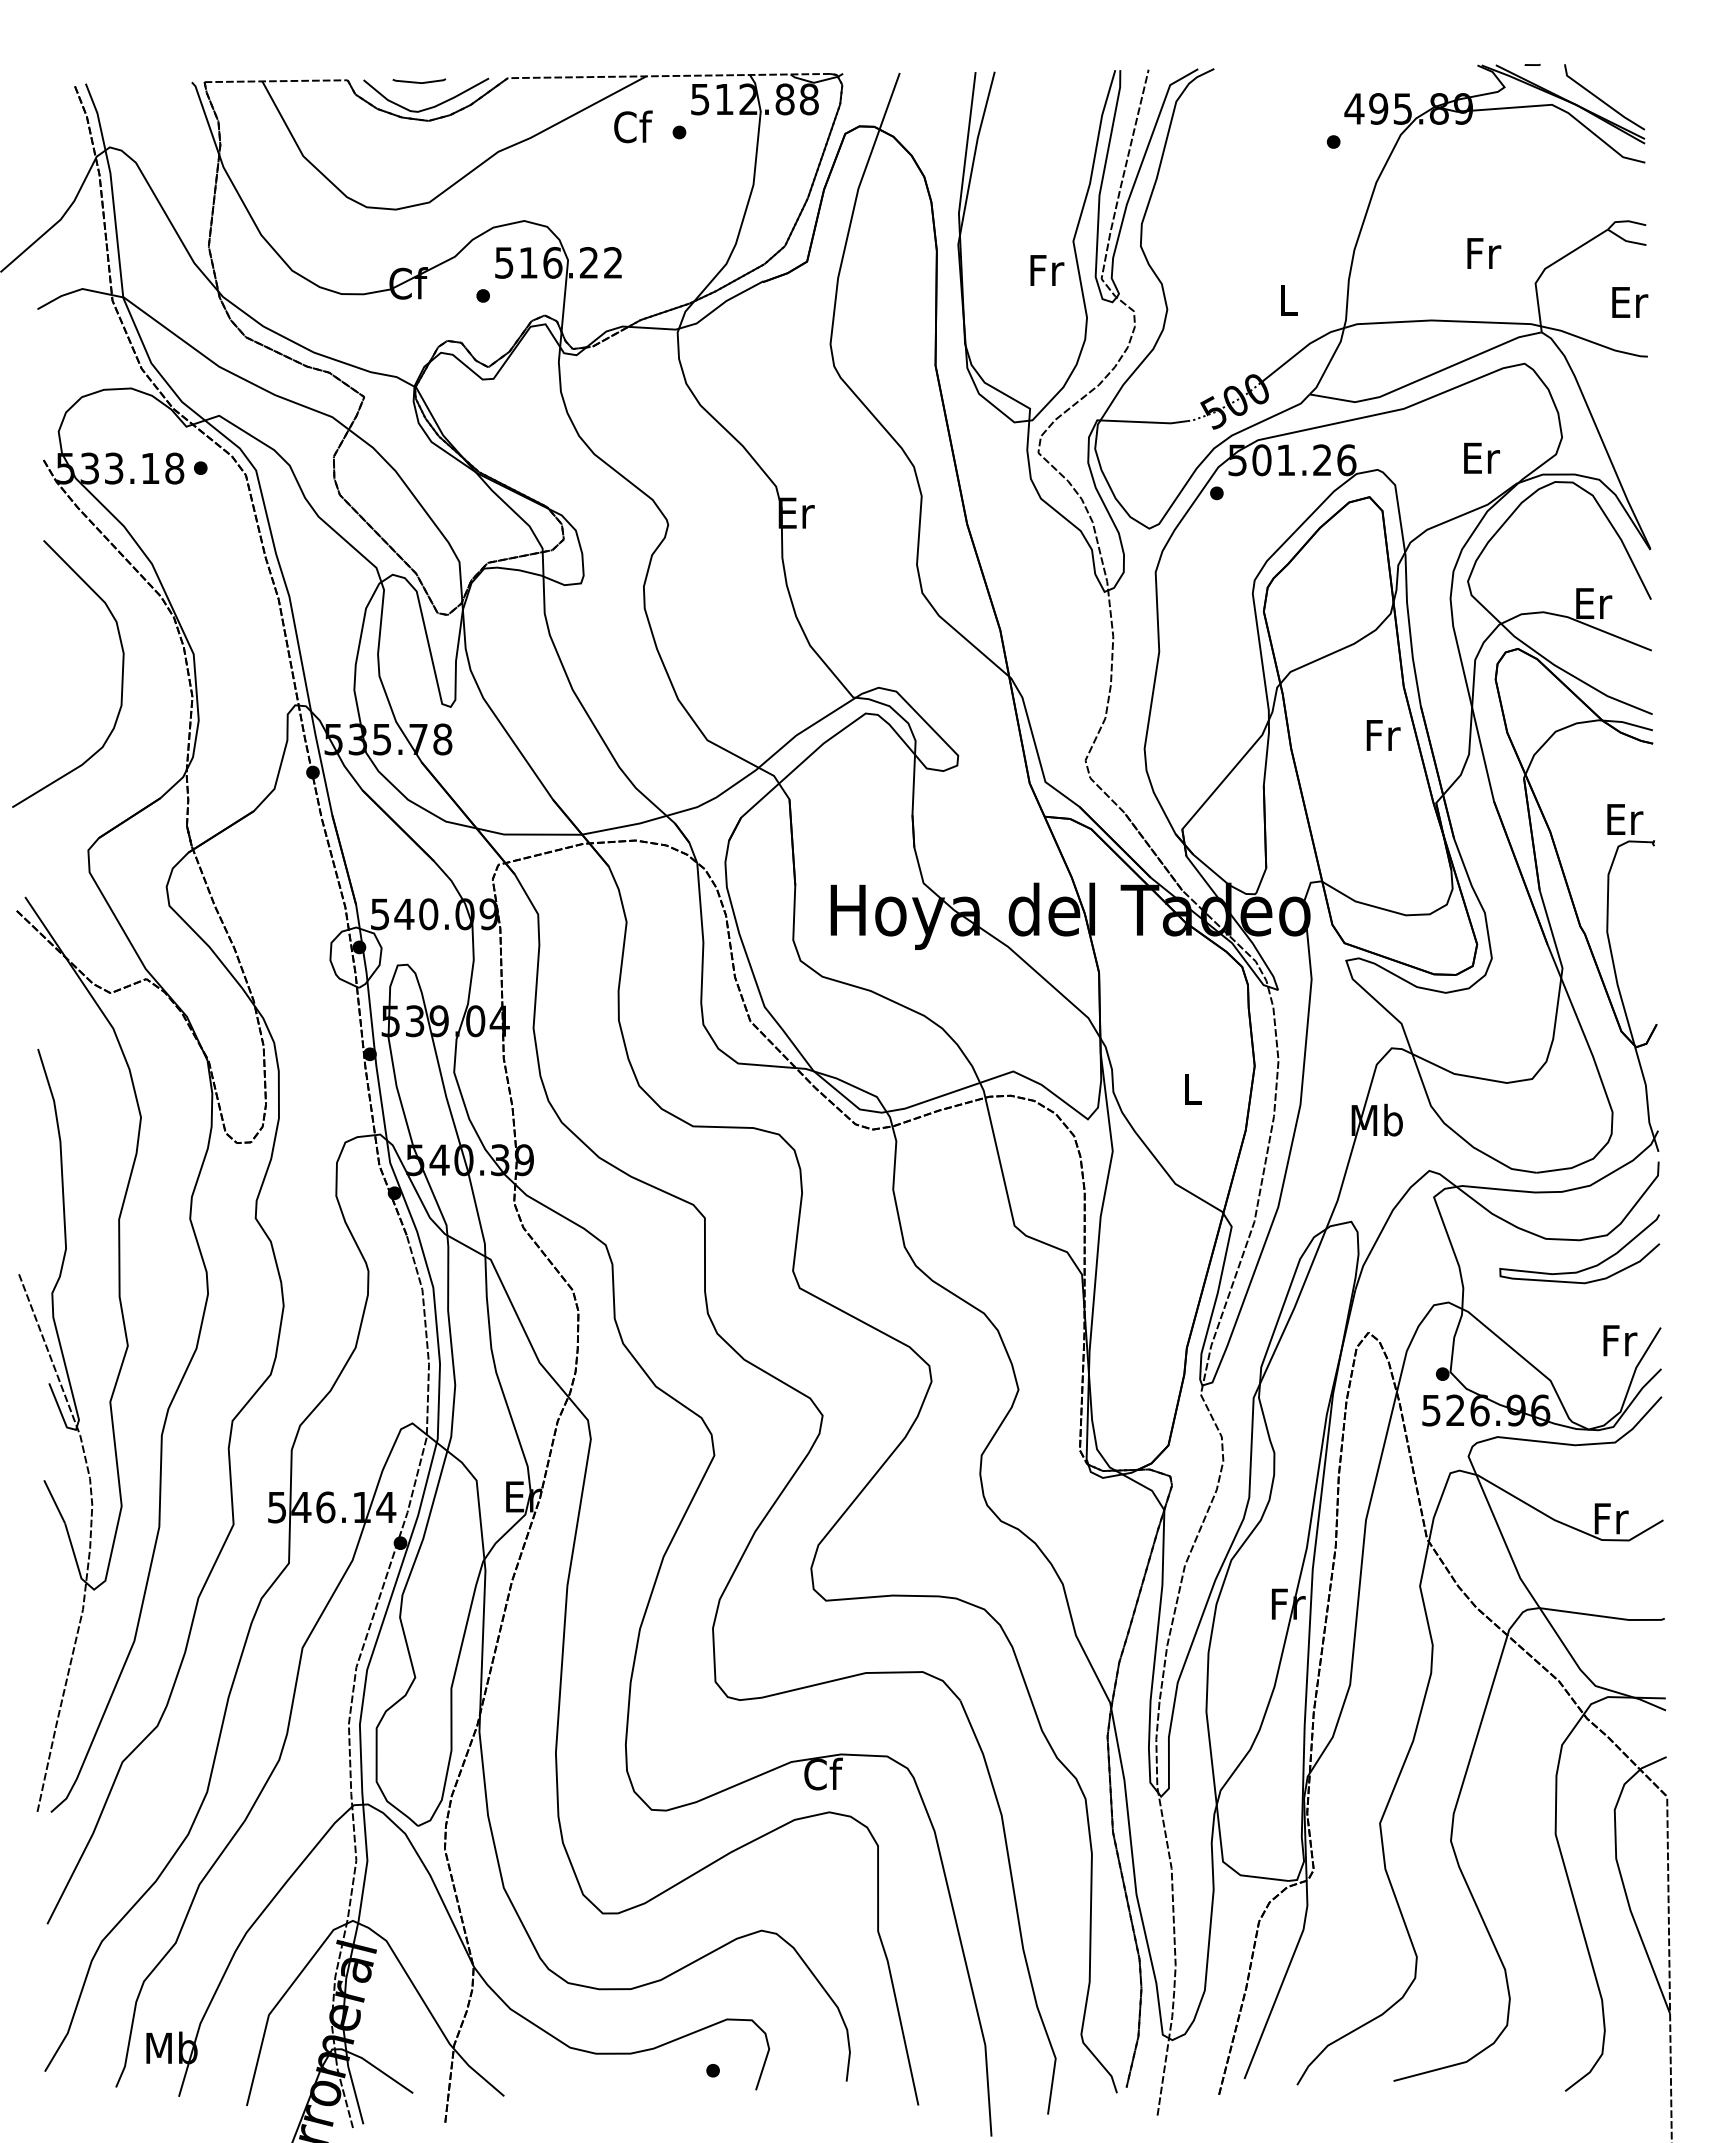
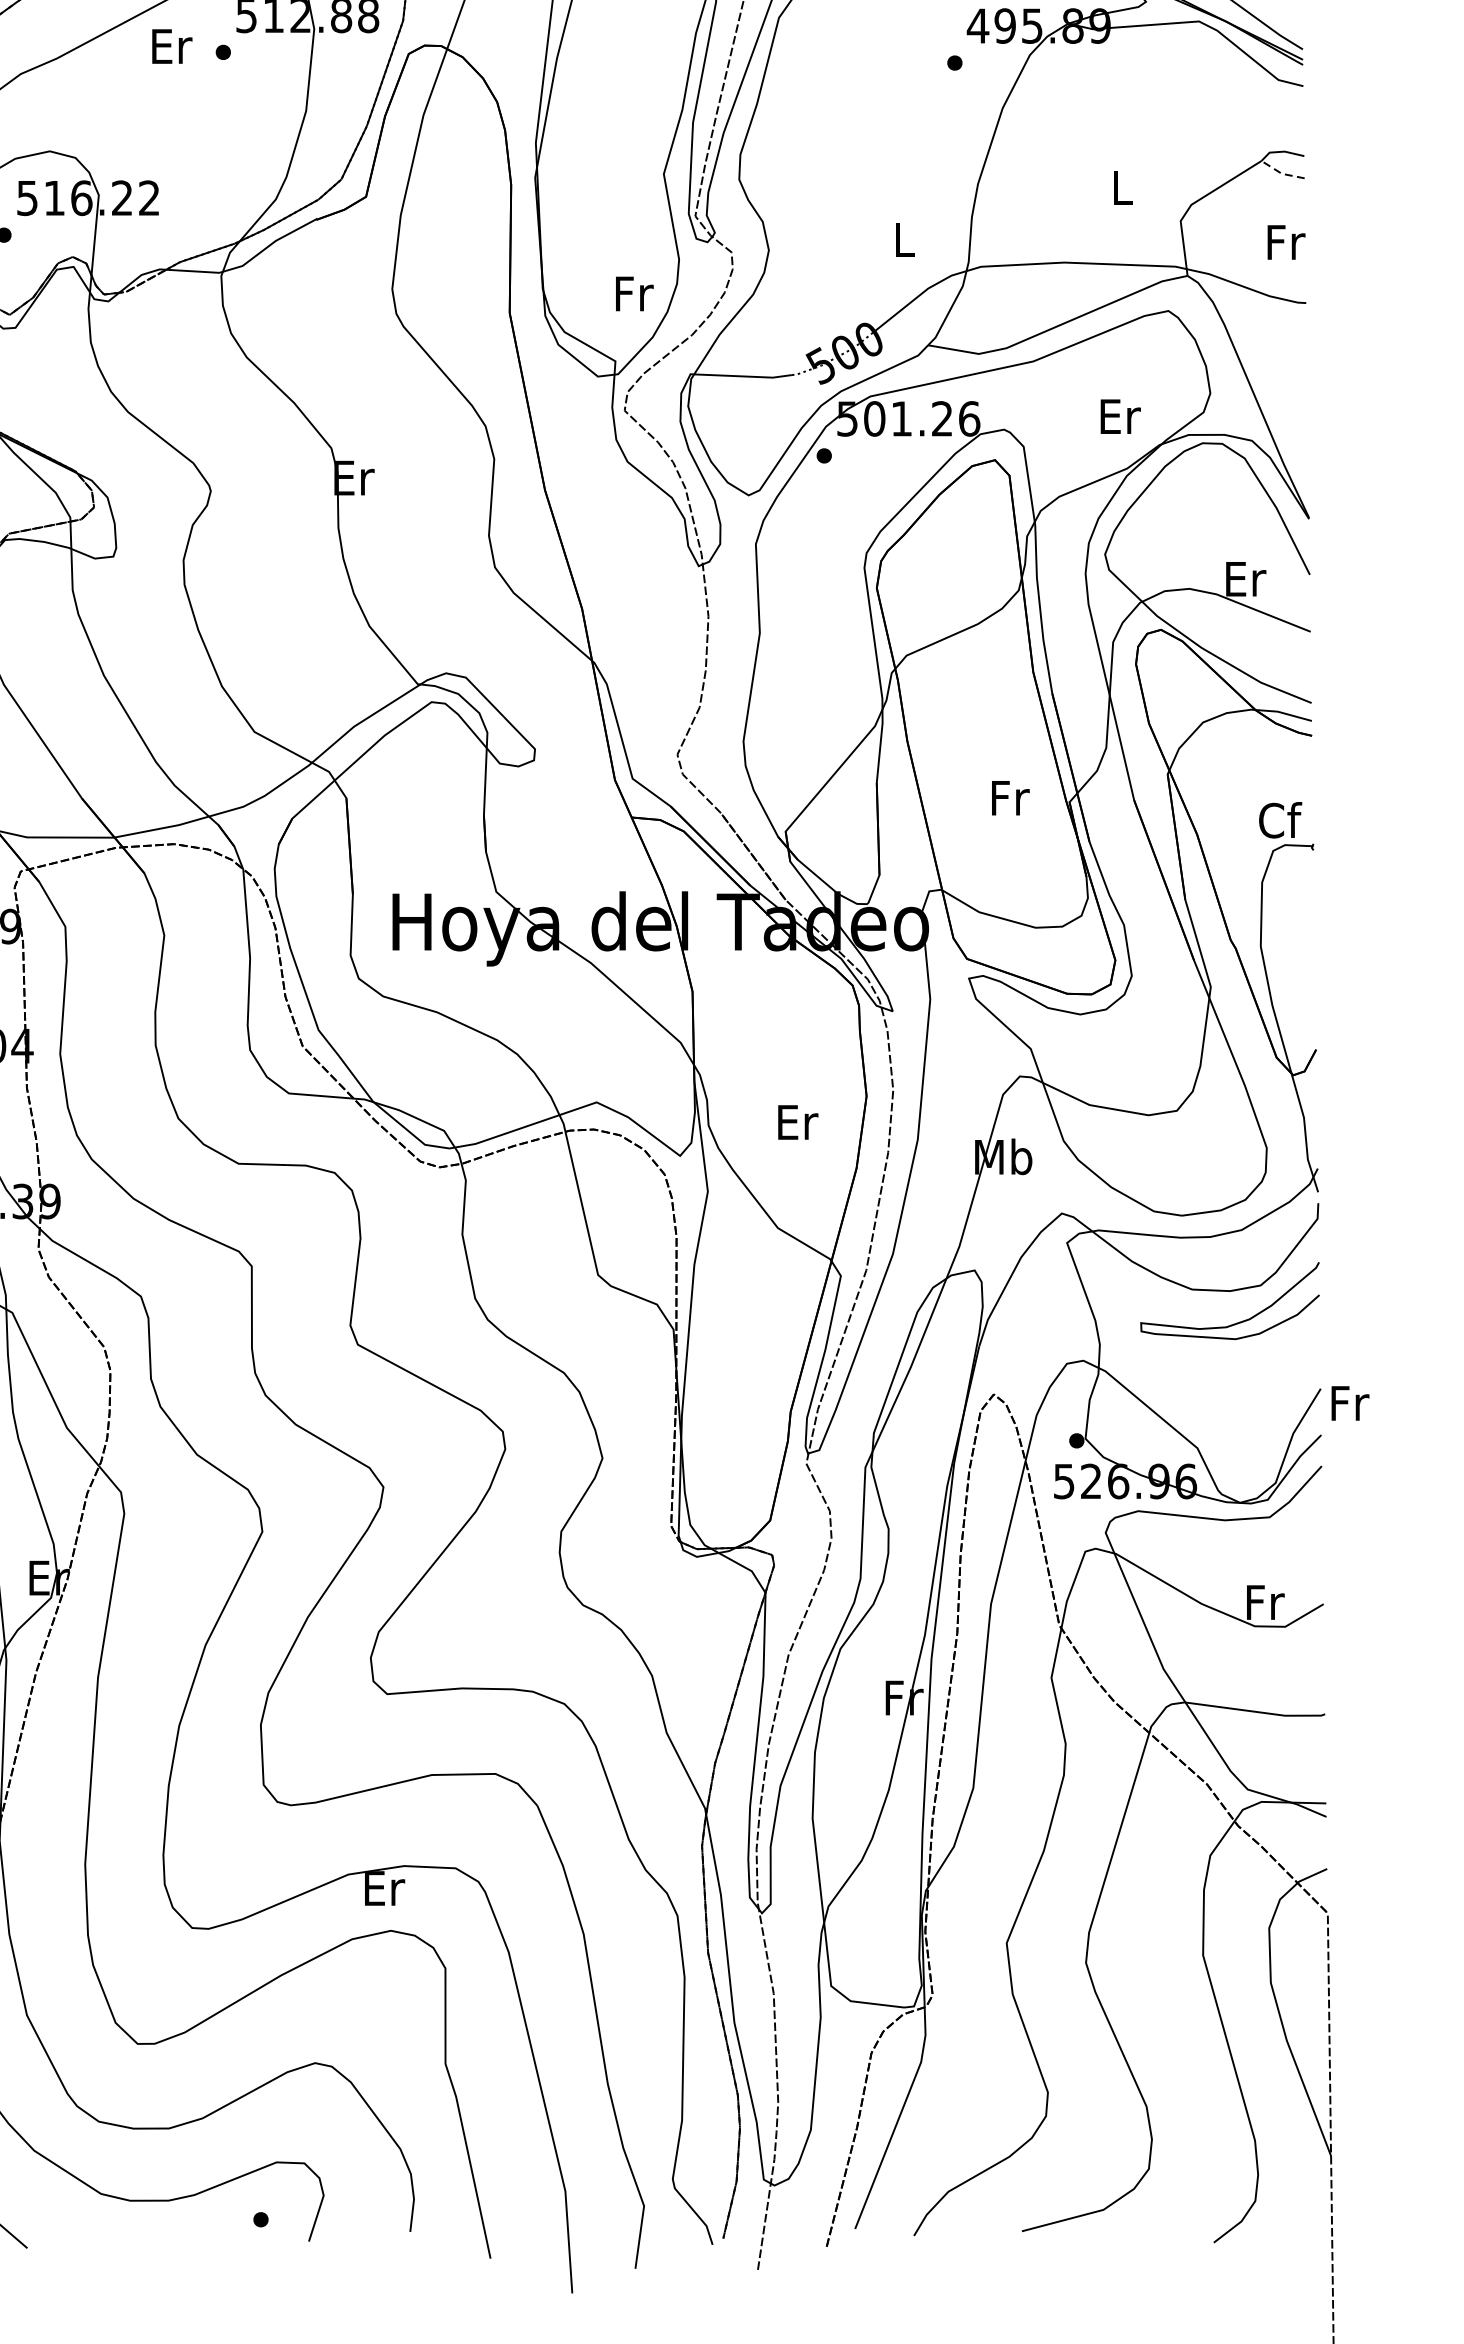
text: (633, 126) -> (171, 45), Cf -> Er
line: (1626, 241) -> (1282, 174), solid -> dashed
text: (1484, 253) -> (1123, 187), Fr -> L
text: (1047, 270) -> (634, 293), moved
text: (1630, 302) -> (1286, 242), Er -> Fr
text: (1383, 735) -> (1010, 798), moved
text: (1624, 818) -> (1280, 819), Er -> Cf
text: (1193, 1089) -> (798, 1122), L -> Er
text: (1620, 1340) -> (1350, 1403), moved
text: (823, 1773) -> (384, 1887), Cf -> Er

